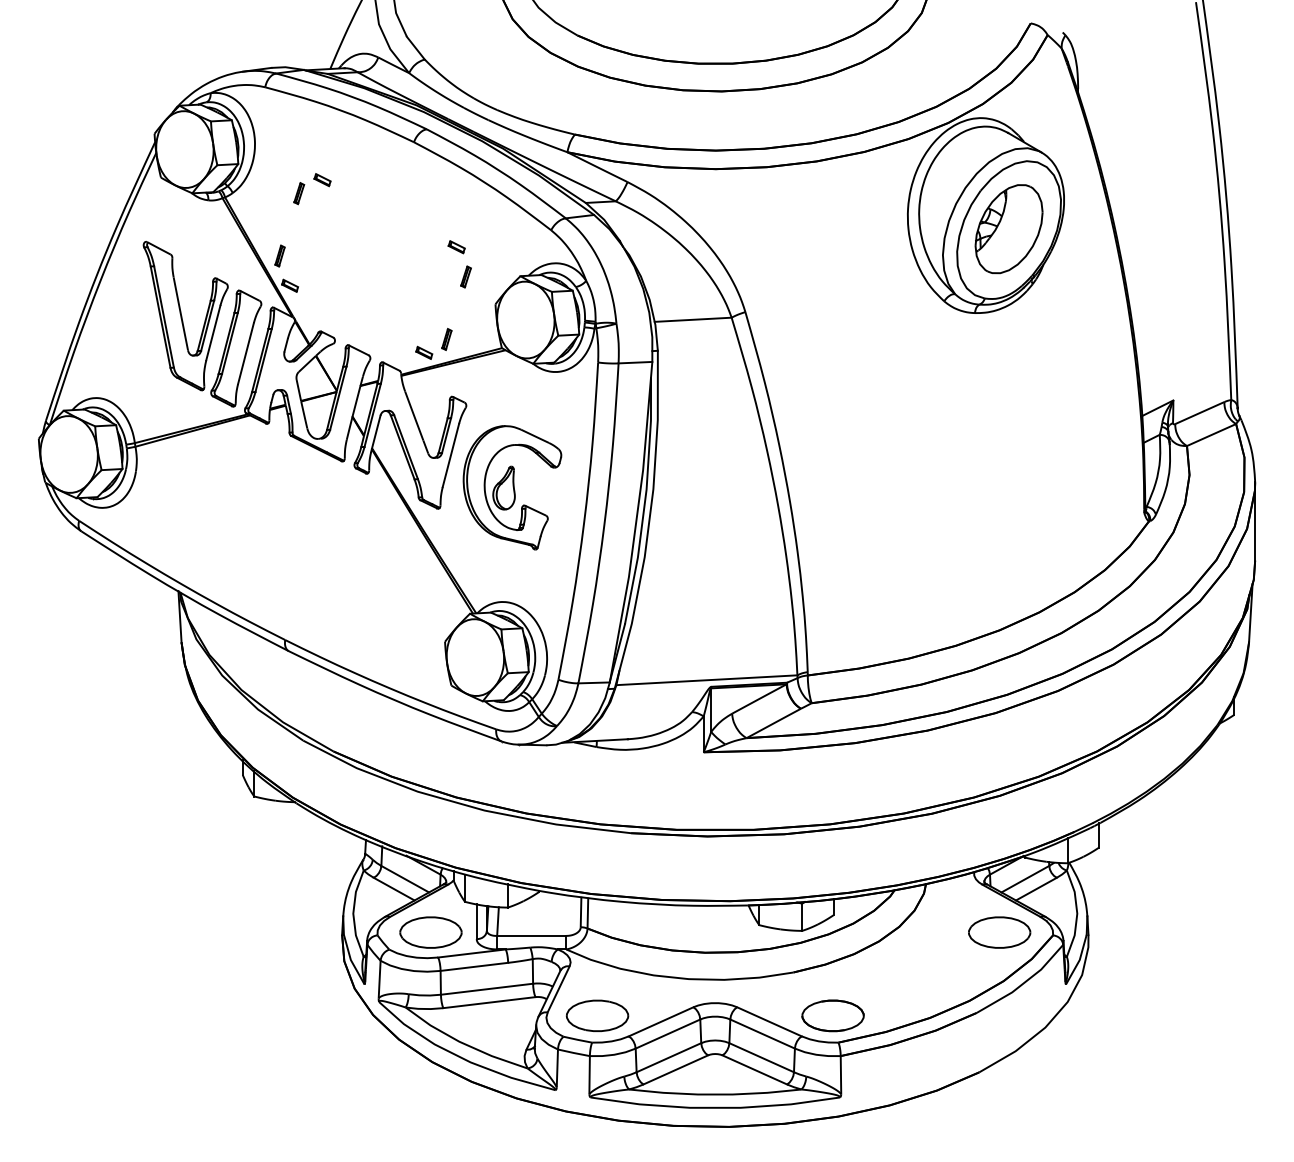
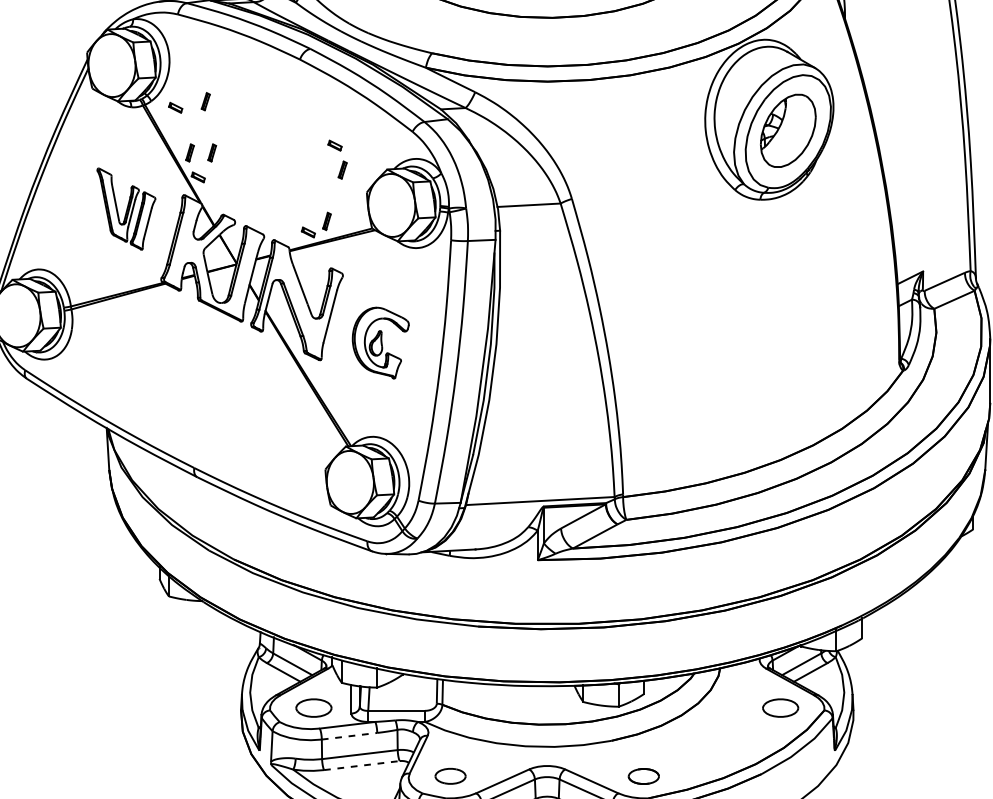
part: (322, 180) -> (175, 108), moved
part: (306, 255) -> (211, 152), added
part: (202, 324) -> (126, 209), size x0.6
part: (512, 487) -> (380, 342), size x0.7
part: (430, 932) -> (313, 708), size x0.7
part: (999, 932) -> (780, 708), size x0.7
line: (474, 966) -> (349, 735), solid -> dashed
line: (489, 1002) -> (361, 765), solid -> dashed
part: (597, 1015) -> (450, 776), size x0.6
part: (832, 1015) -> (643, 776), size x0.6

